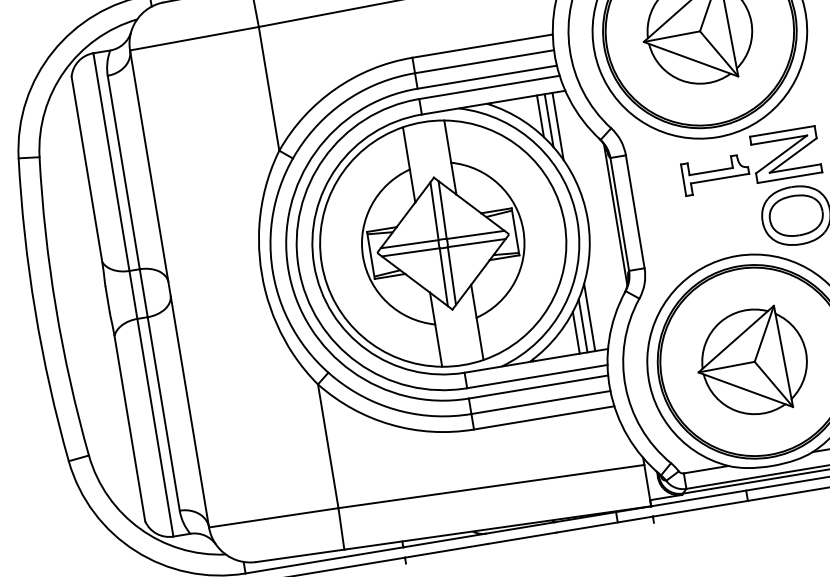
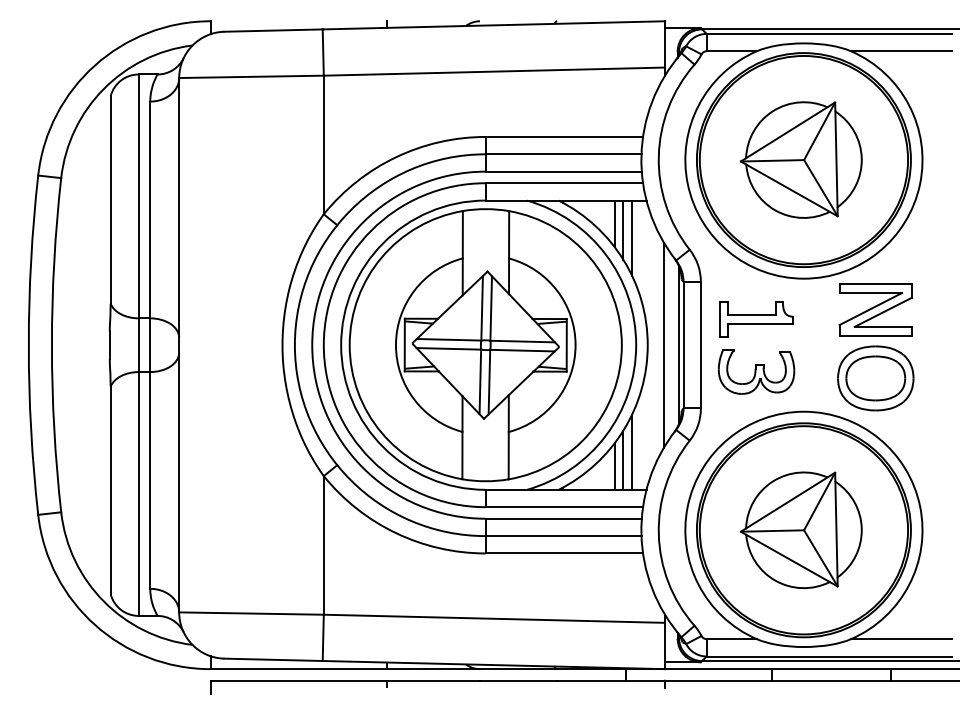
part: (715, 174) -> (756, 319), moved
line: (601, 216) -> (663, 344), added
part: (688, 227) -> (756, 371), added

